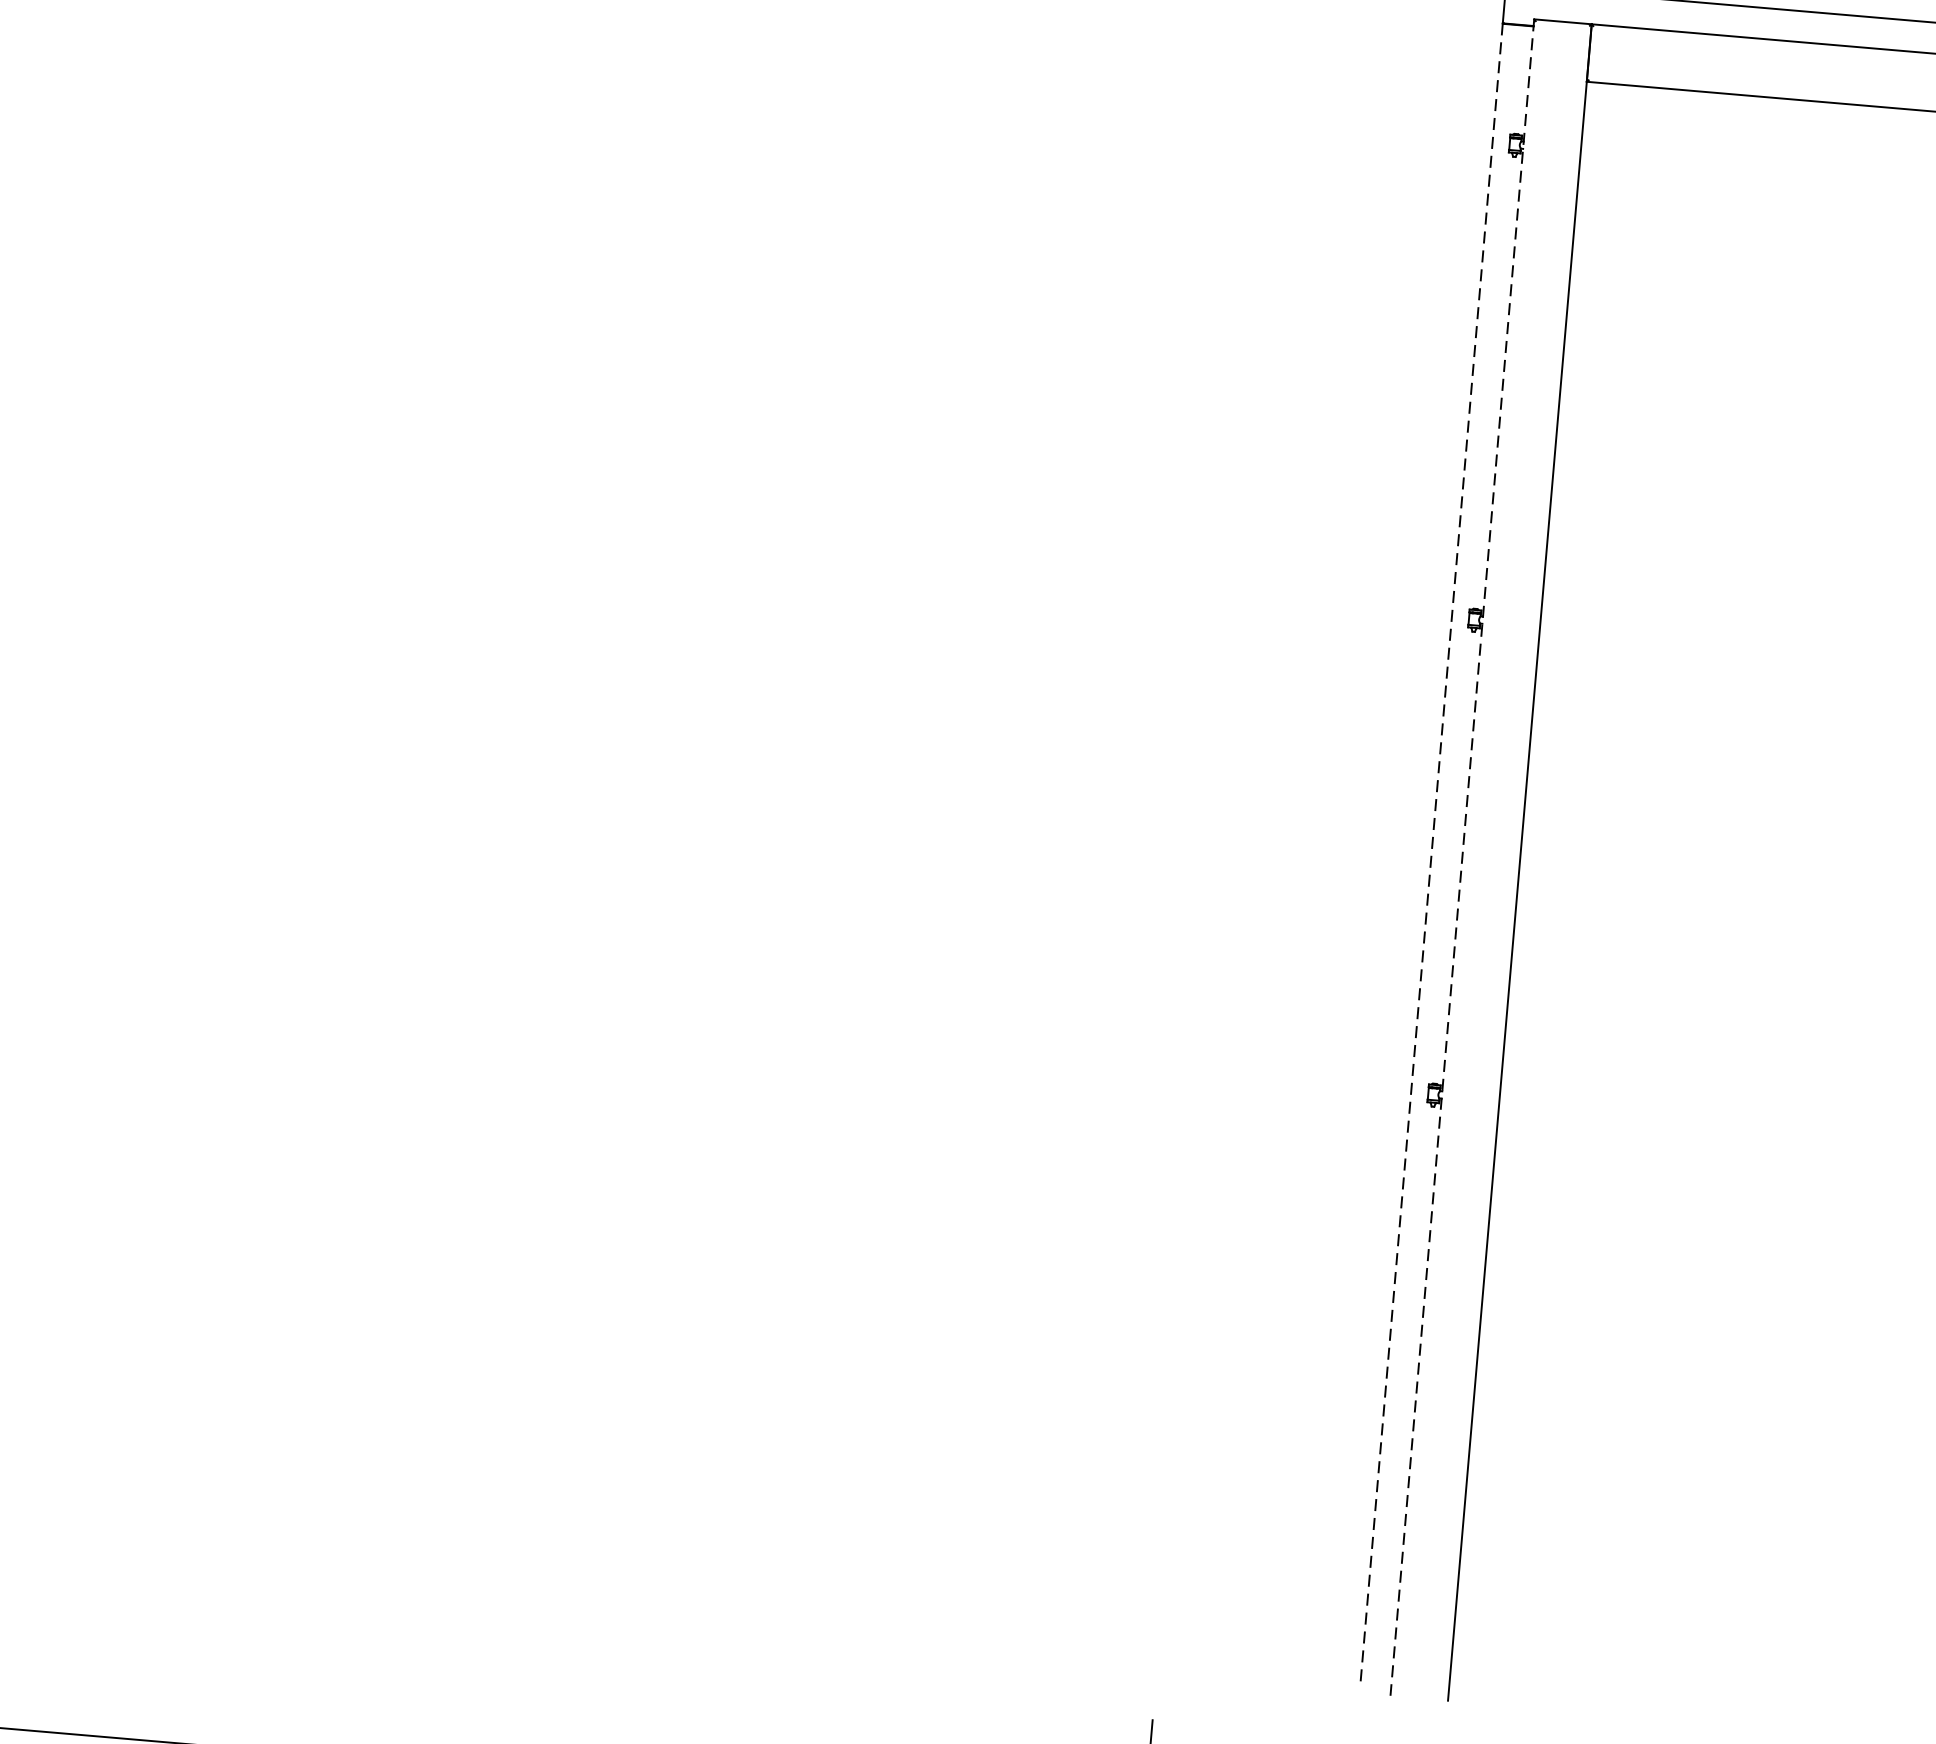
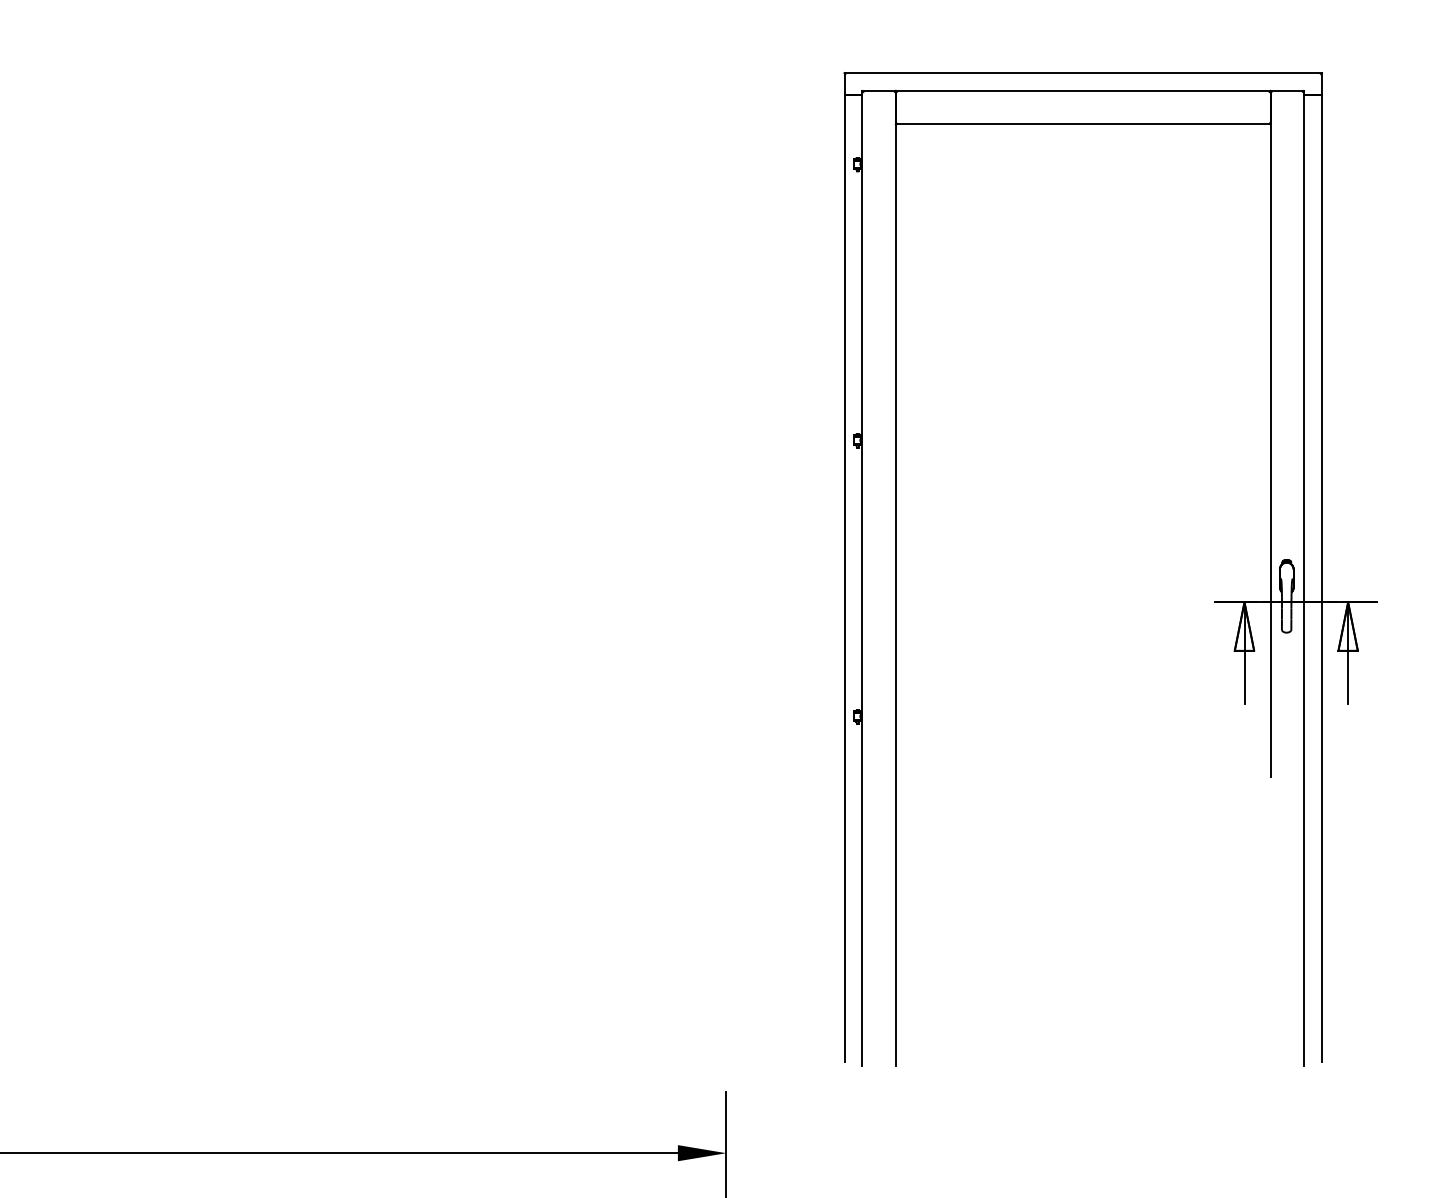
line: (1431, 855) -> (844, 578), dashed -> solid
line: (1462, 857) -> (862, 578), dashed -> solid

